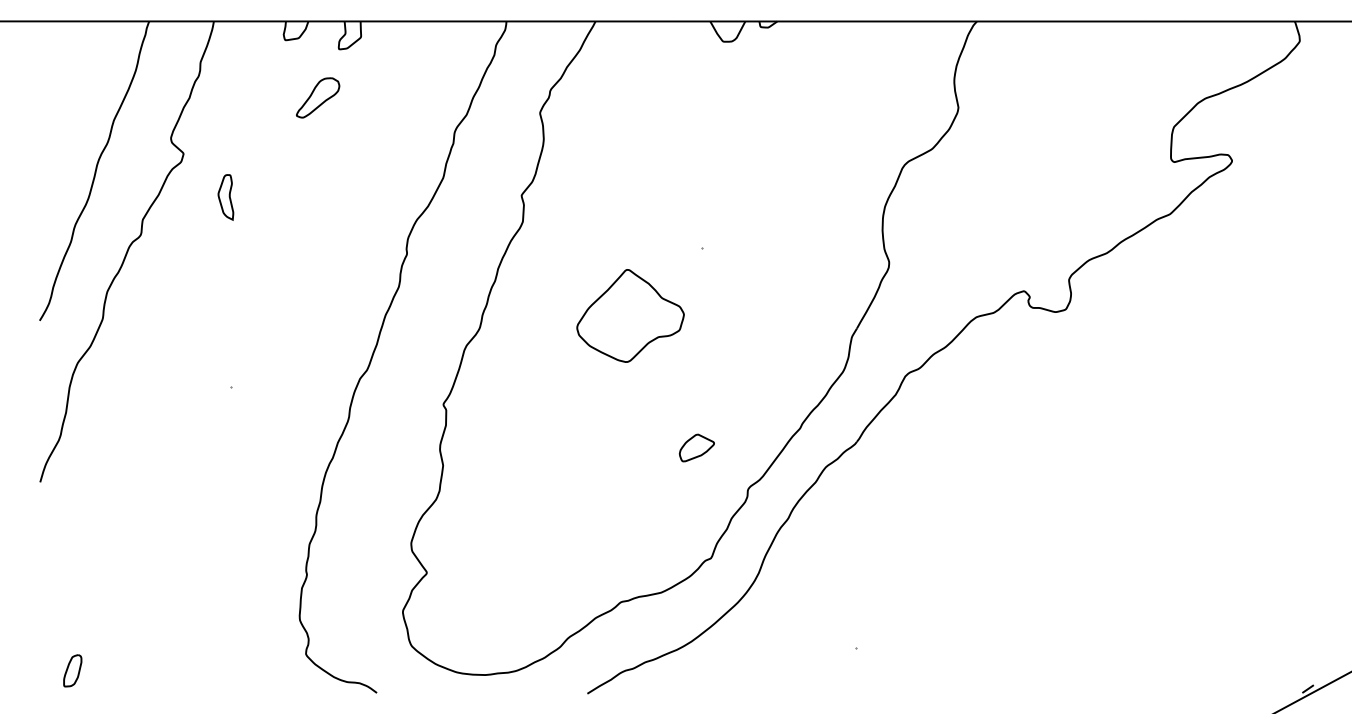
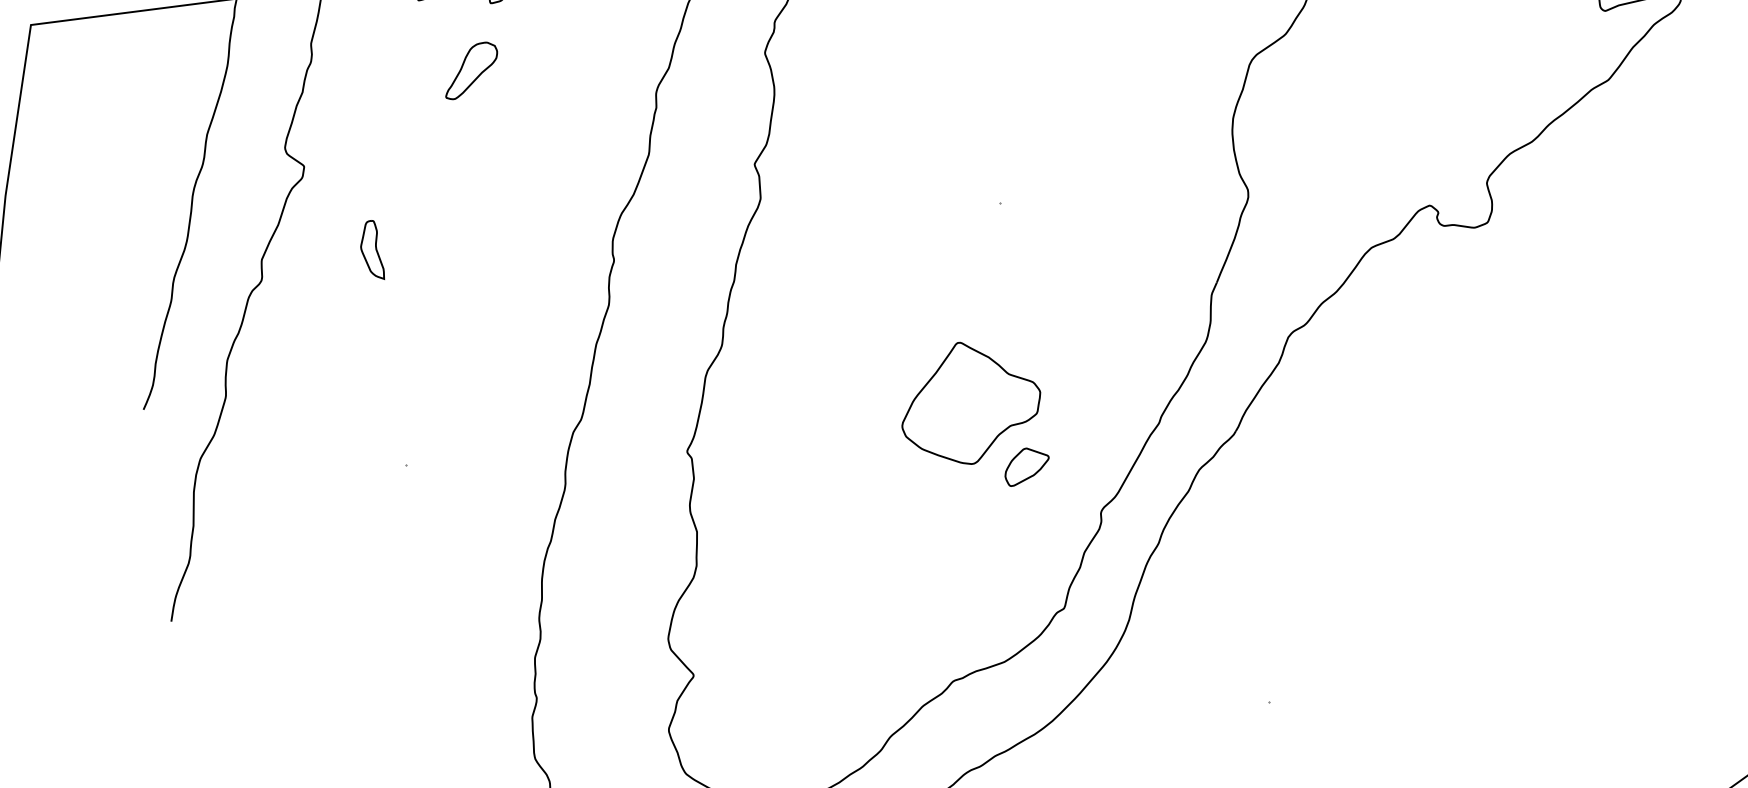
part: (225, 197) -> (370, 250), moved
part: (630, 315) -> (970, 402), moved

